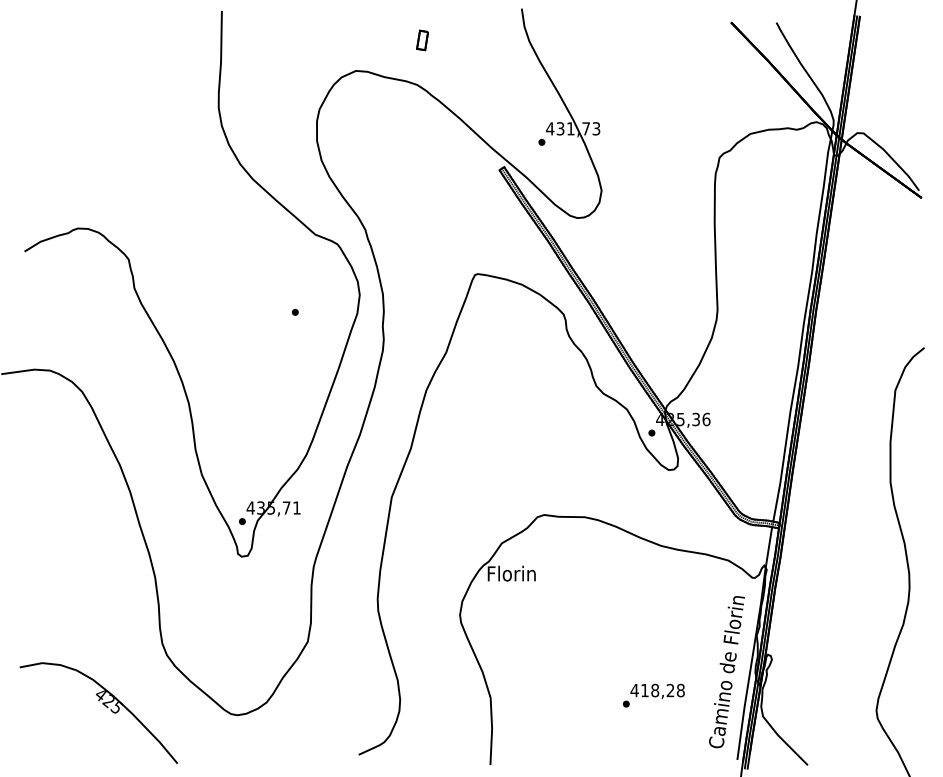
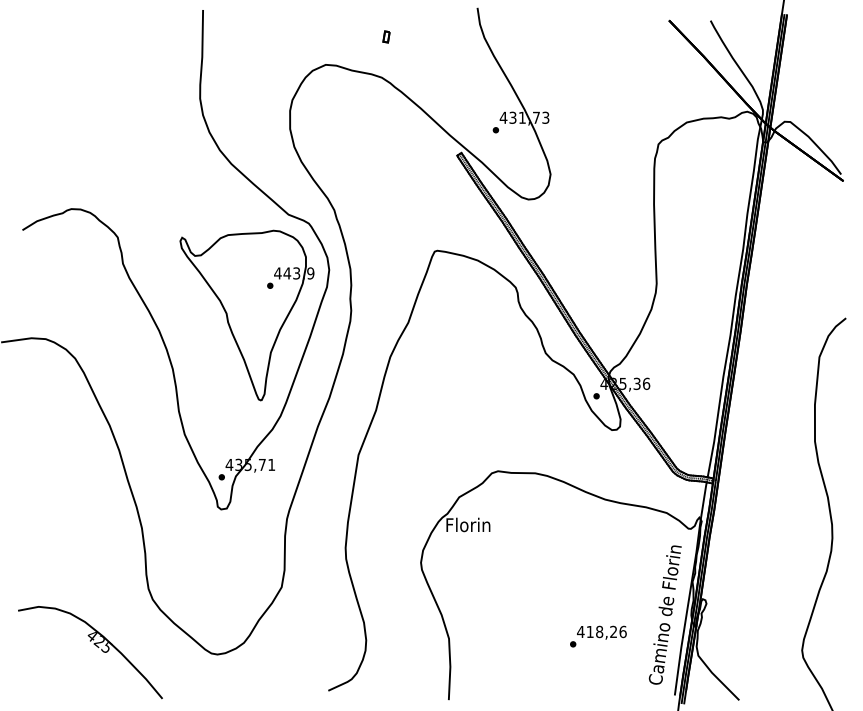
part: (421, 40) -> (385, 37), size x0.62
part: (269, 344) -> (246, 315), added
text: (680, 690) -> (622, 631), 418,28 -> 418,26

